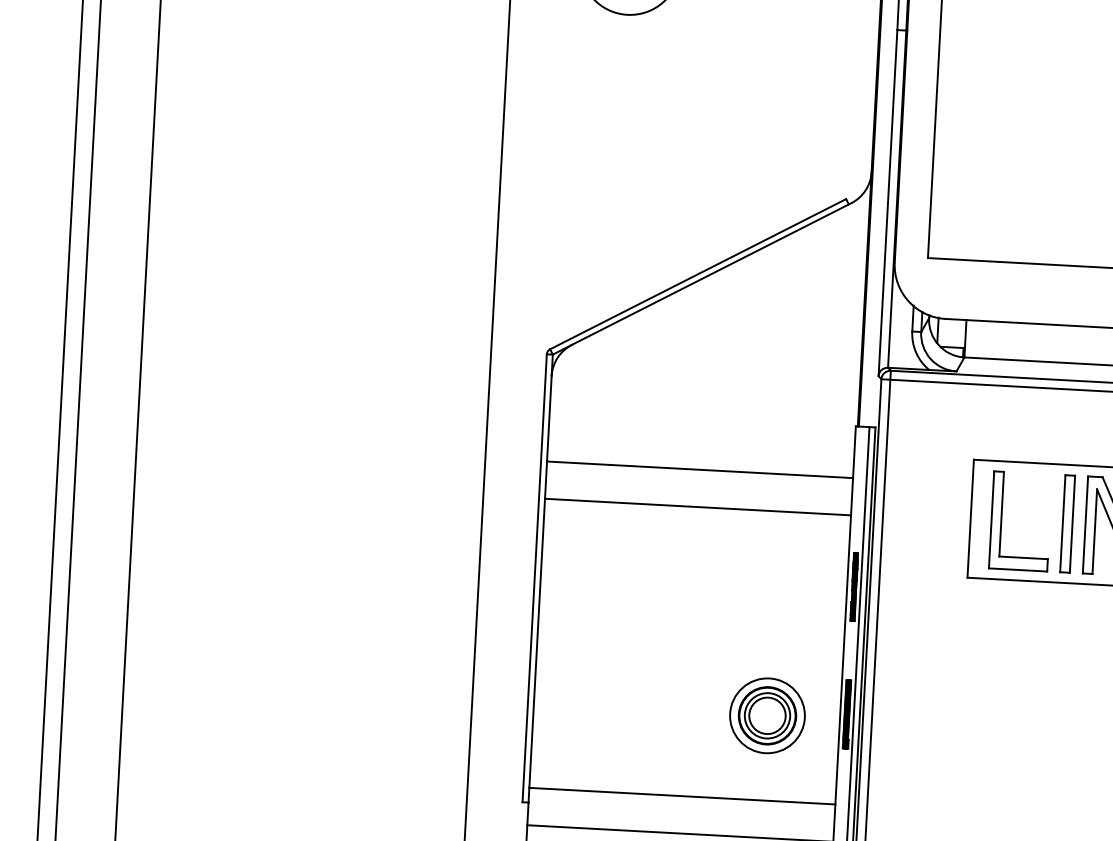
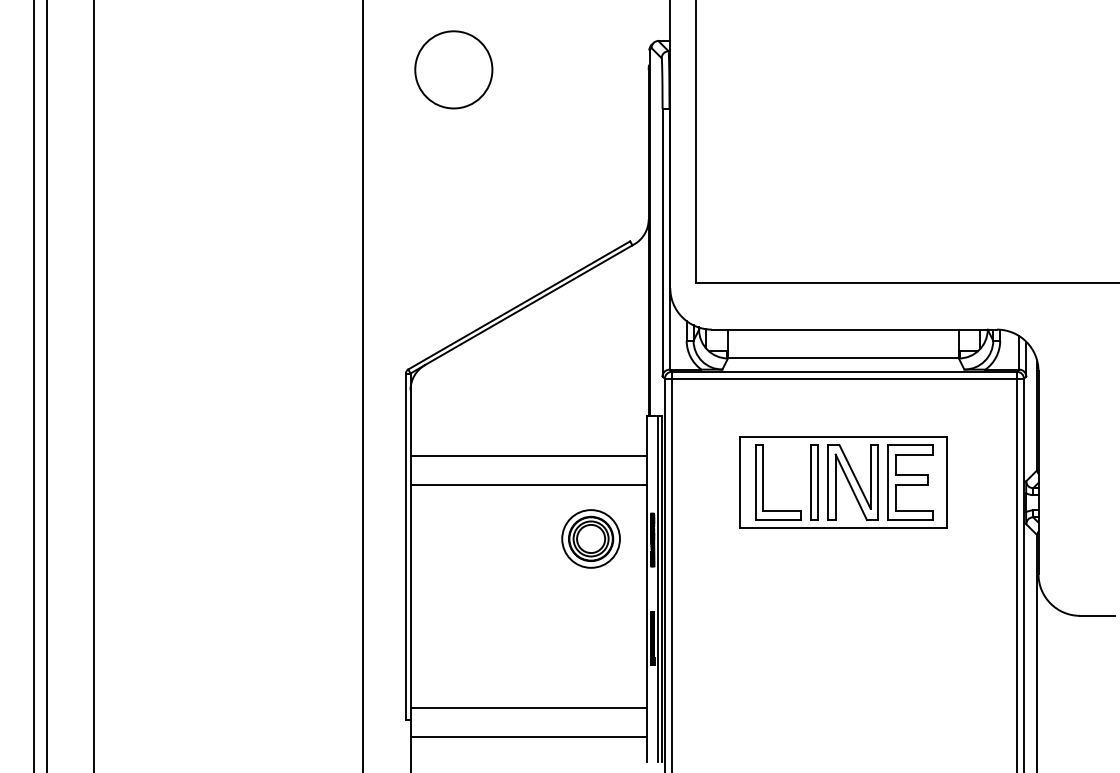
part: (766, 715) -> (590, 538), moved

